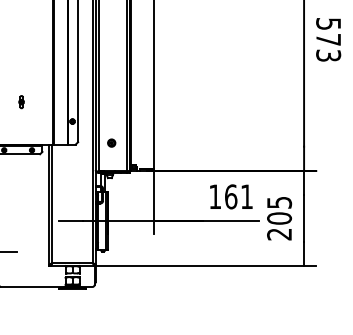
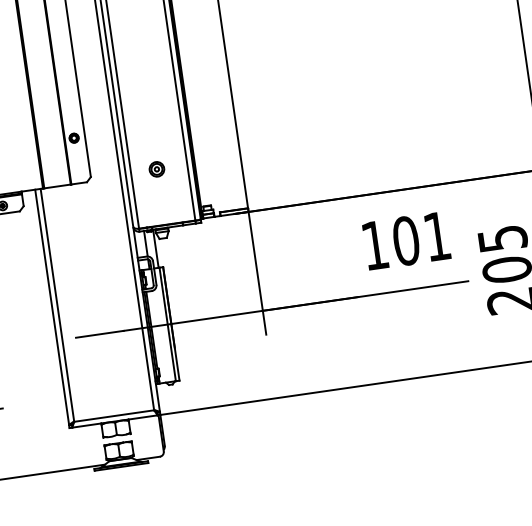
text: (231, 196) -> (406, 240), 161 -> 101

